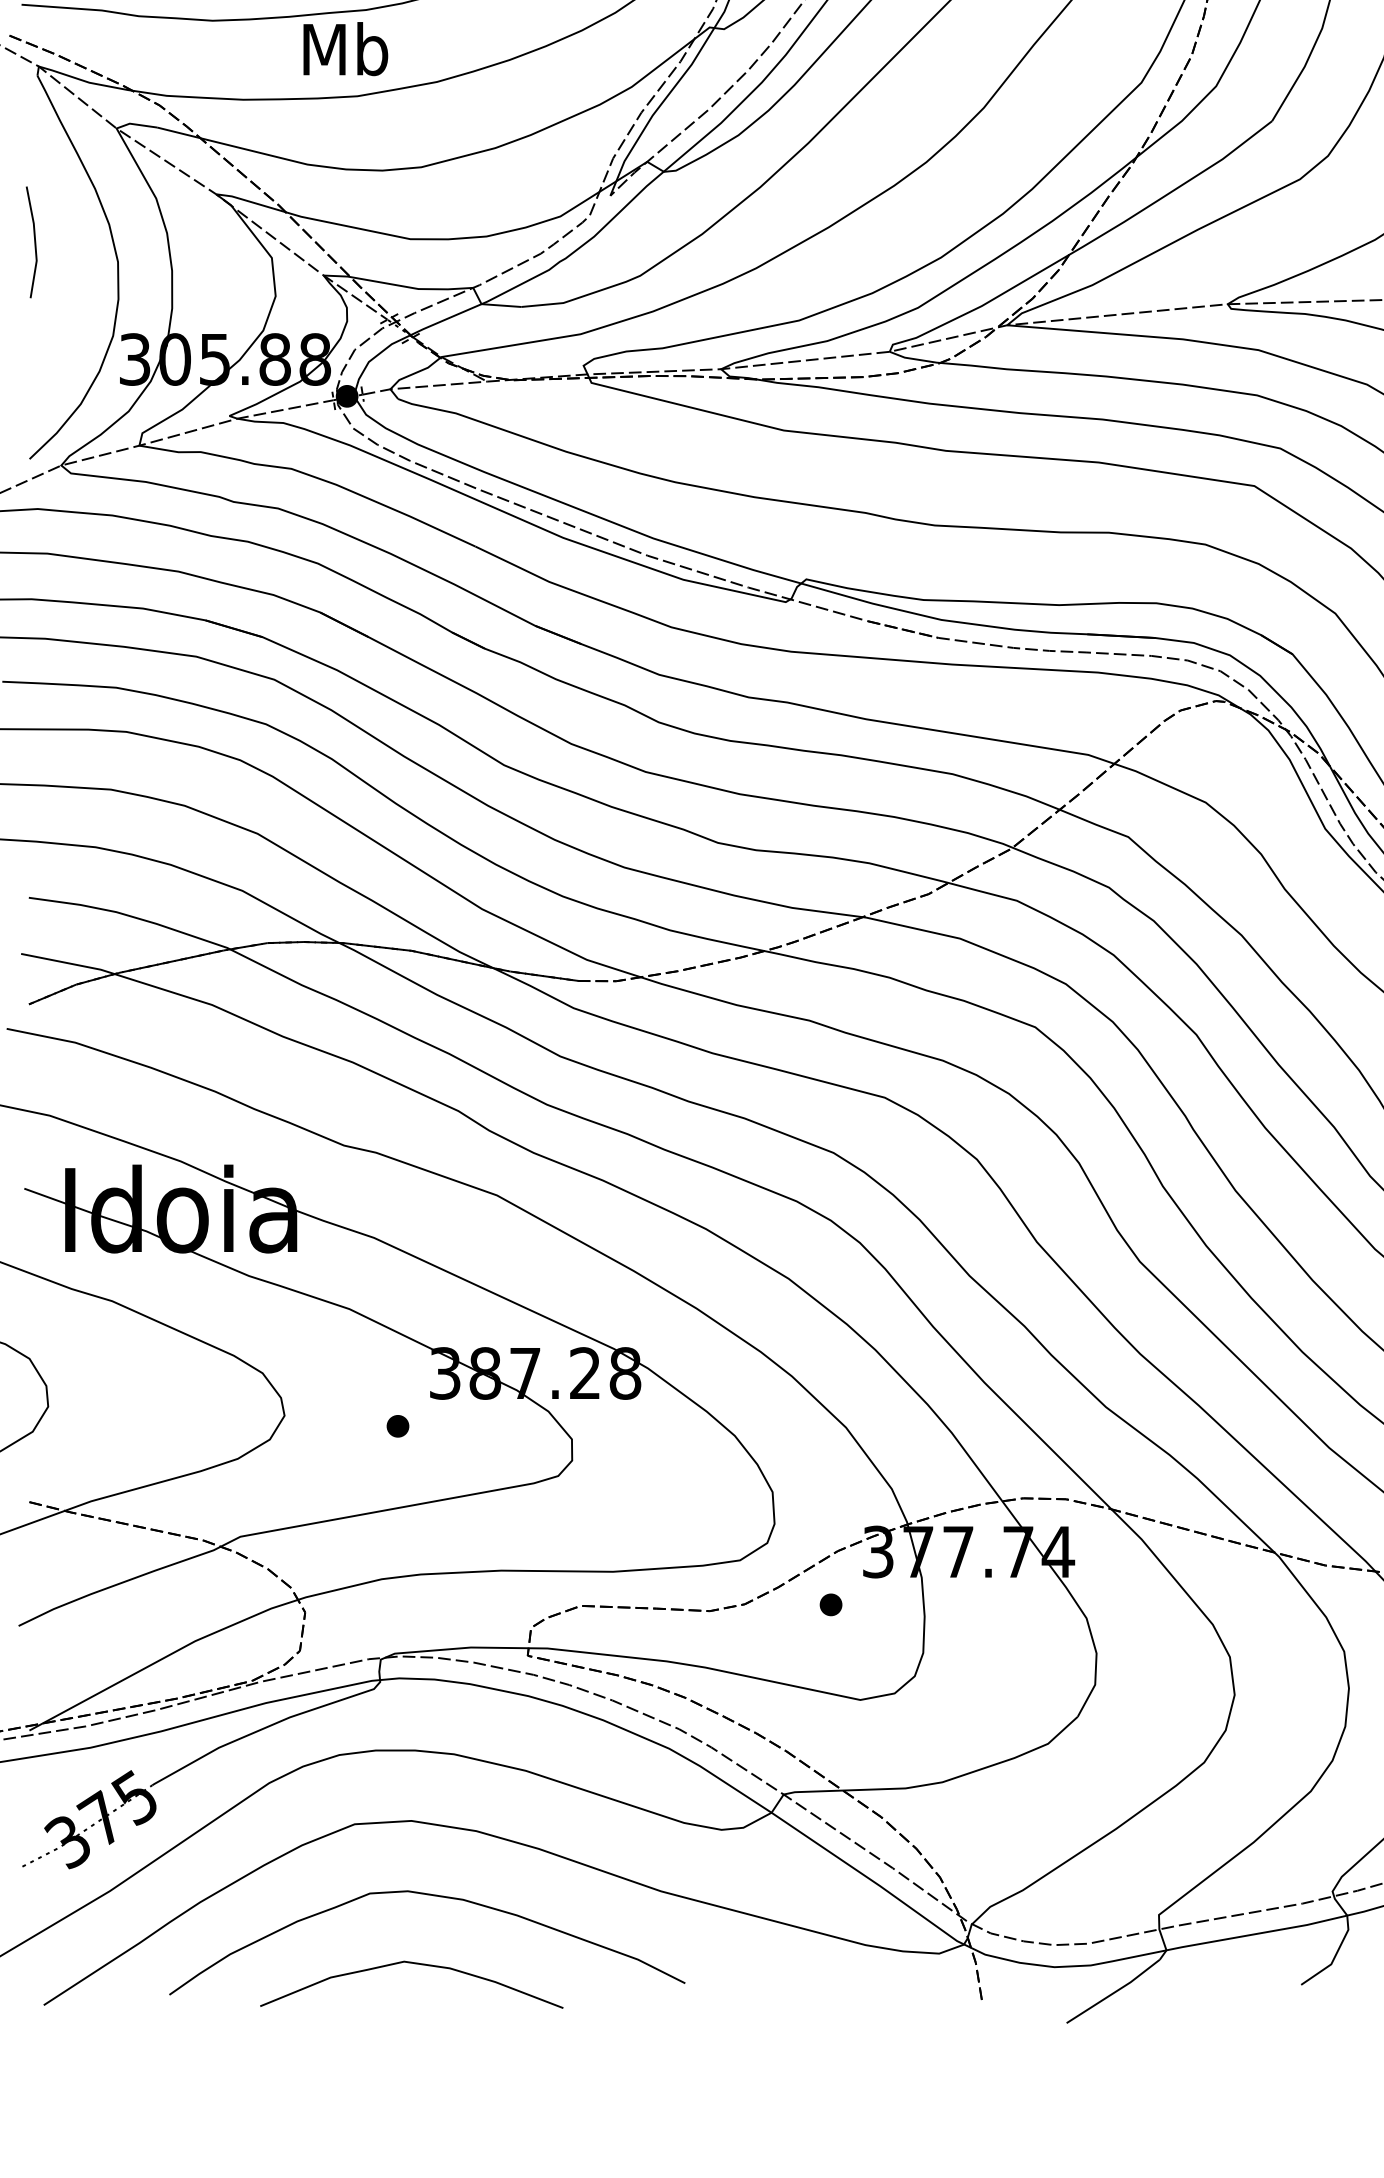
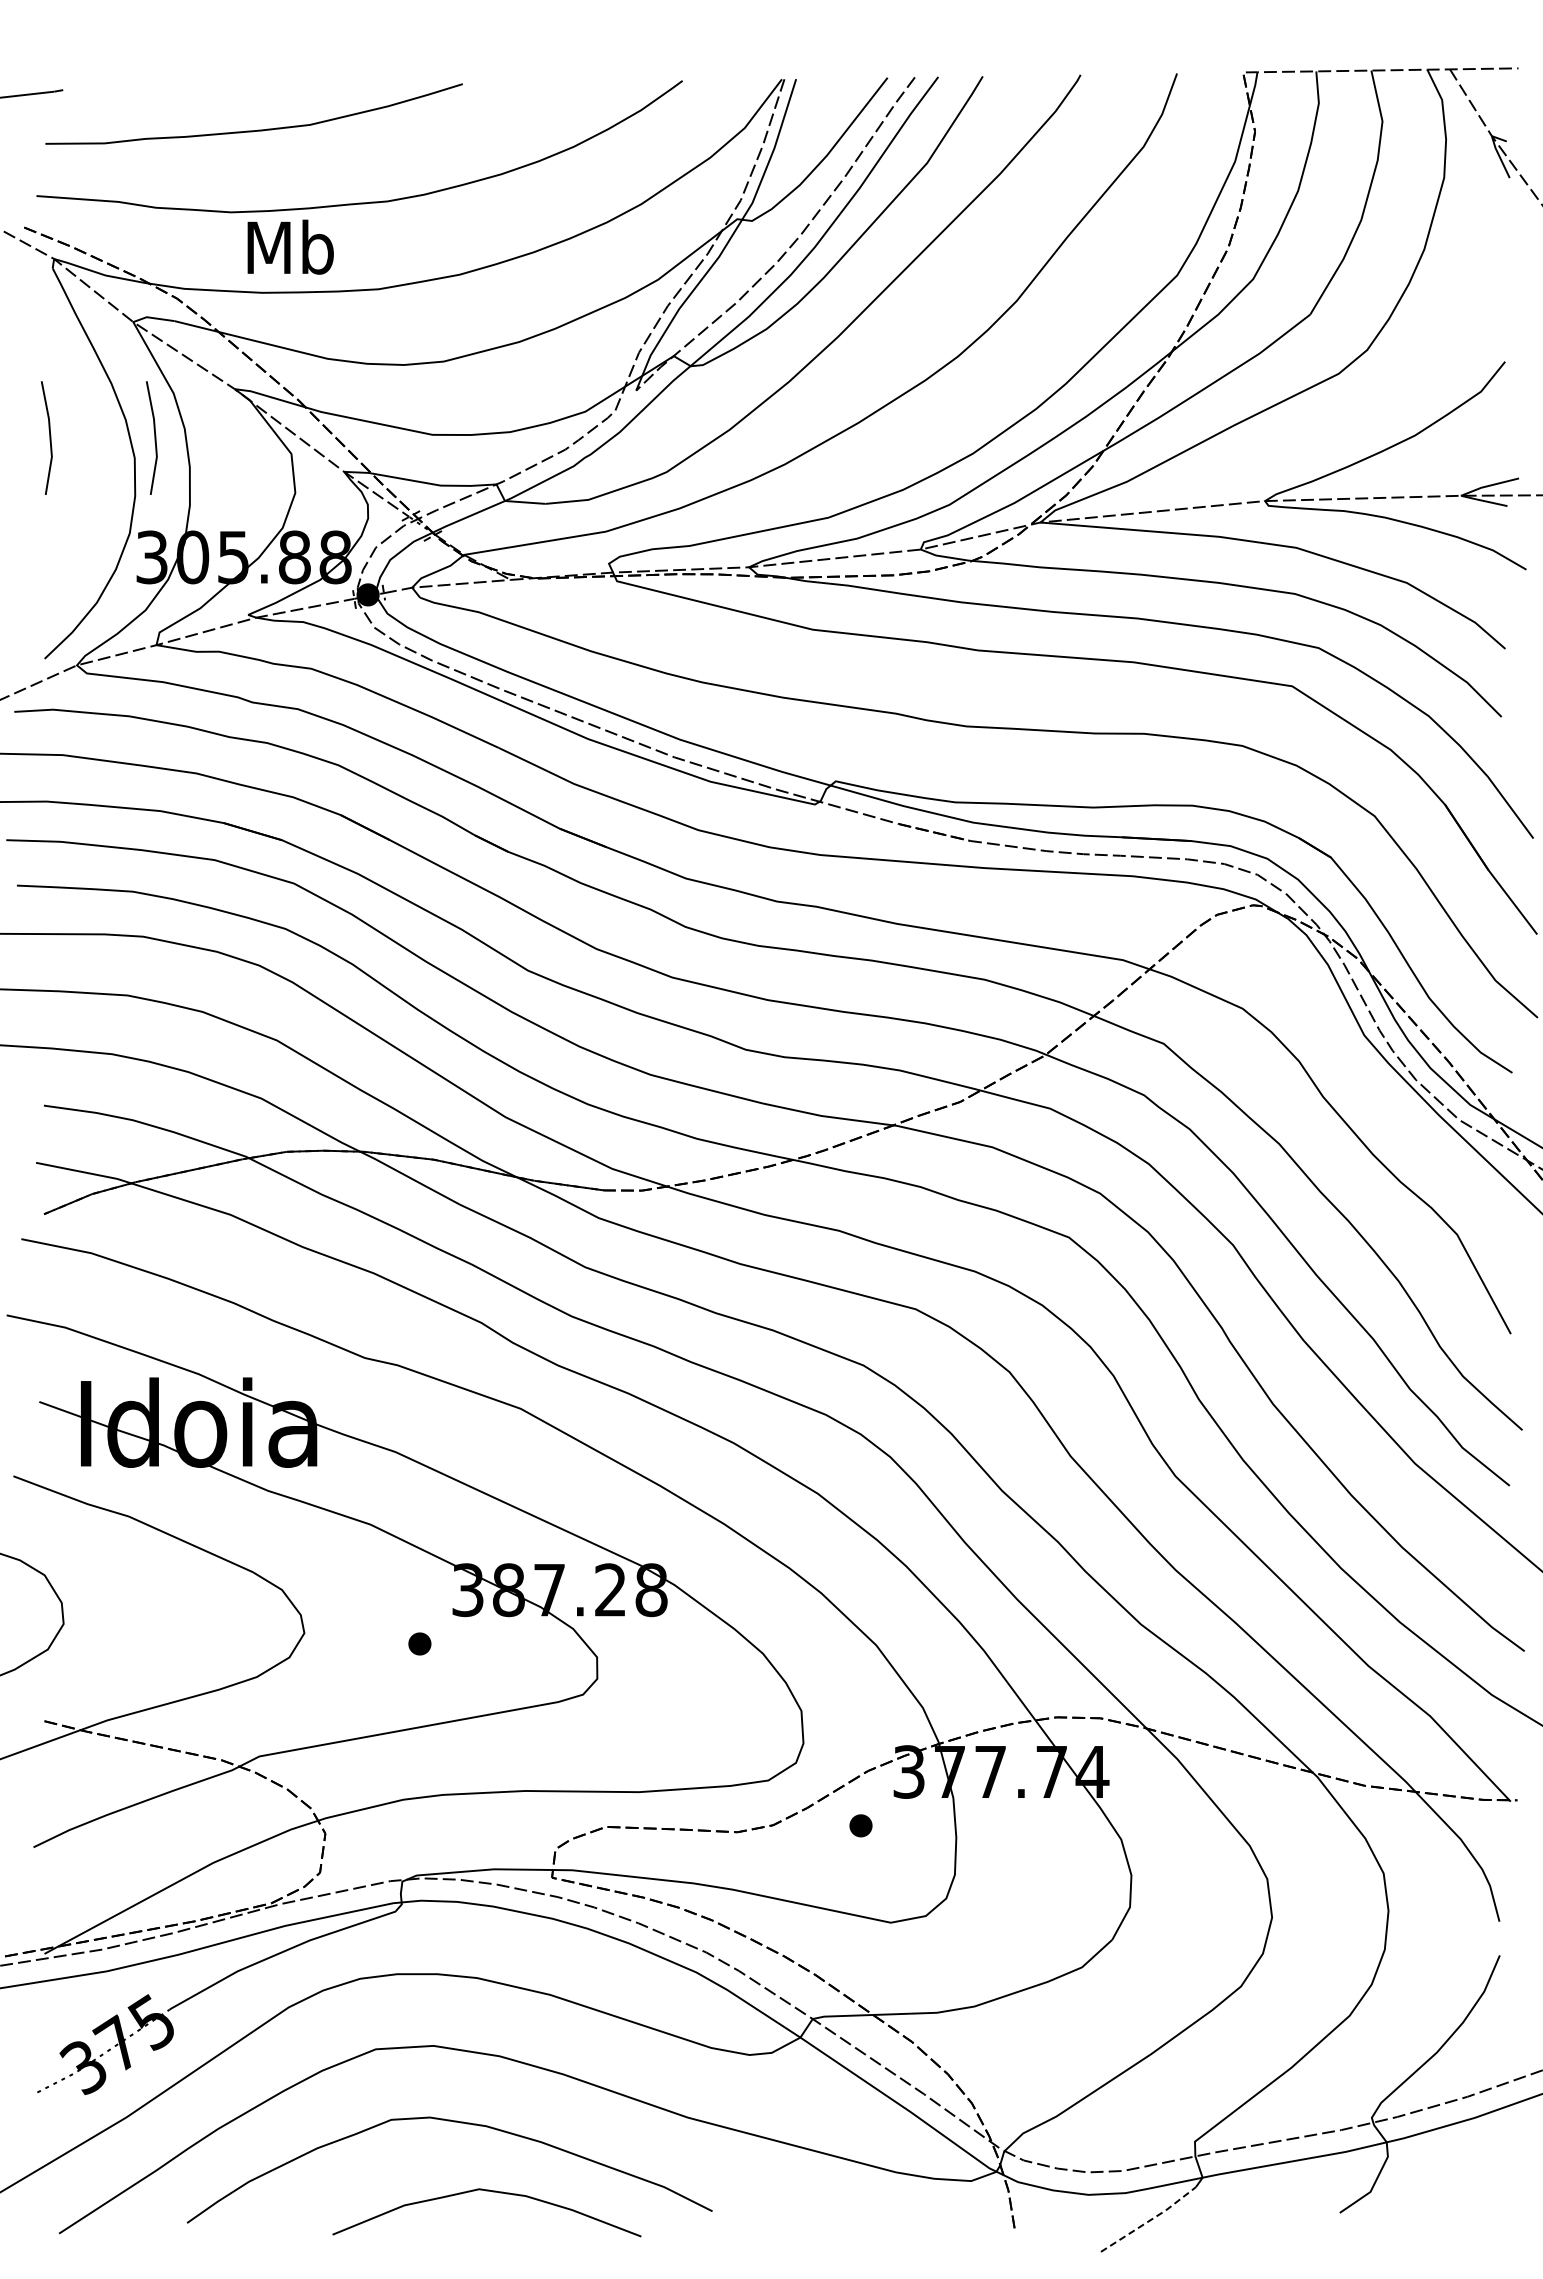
text: (345, 48) -> (290, 246), moved
line: (137, 241) -> (154, 437), added
curve: (417, 1964) -> (492, 2192), moved
line: (1115, 1992) -> (1150, 2220), solid -> dashed

